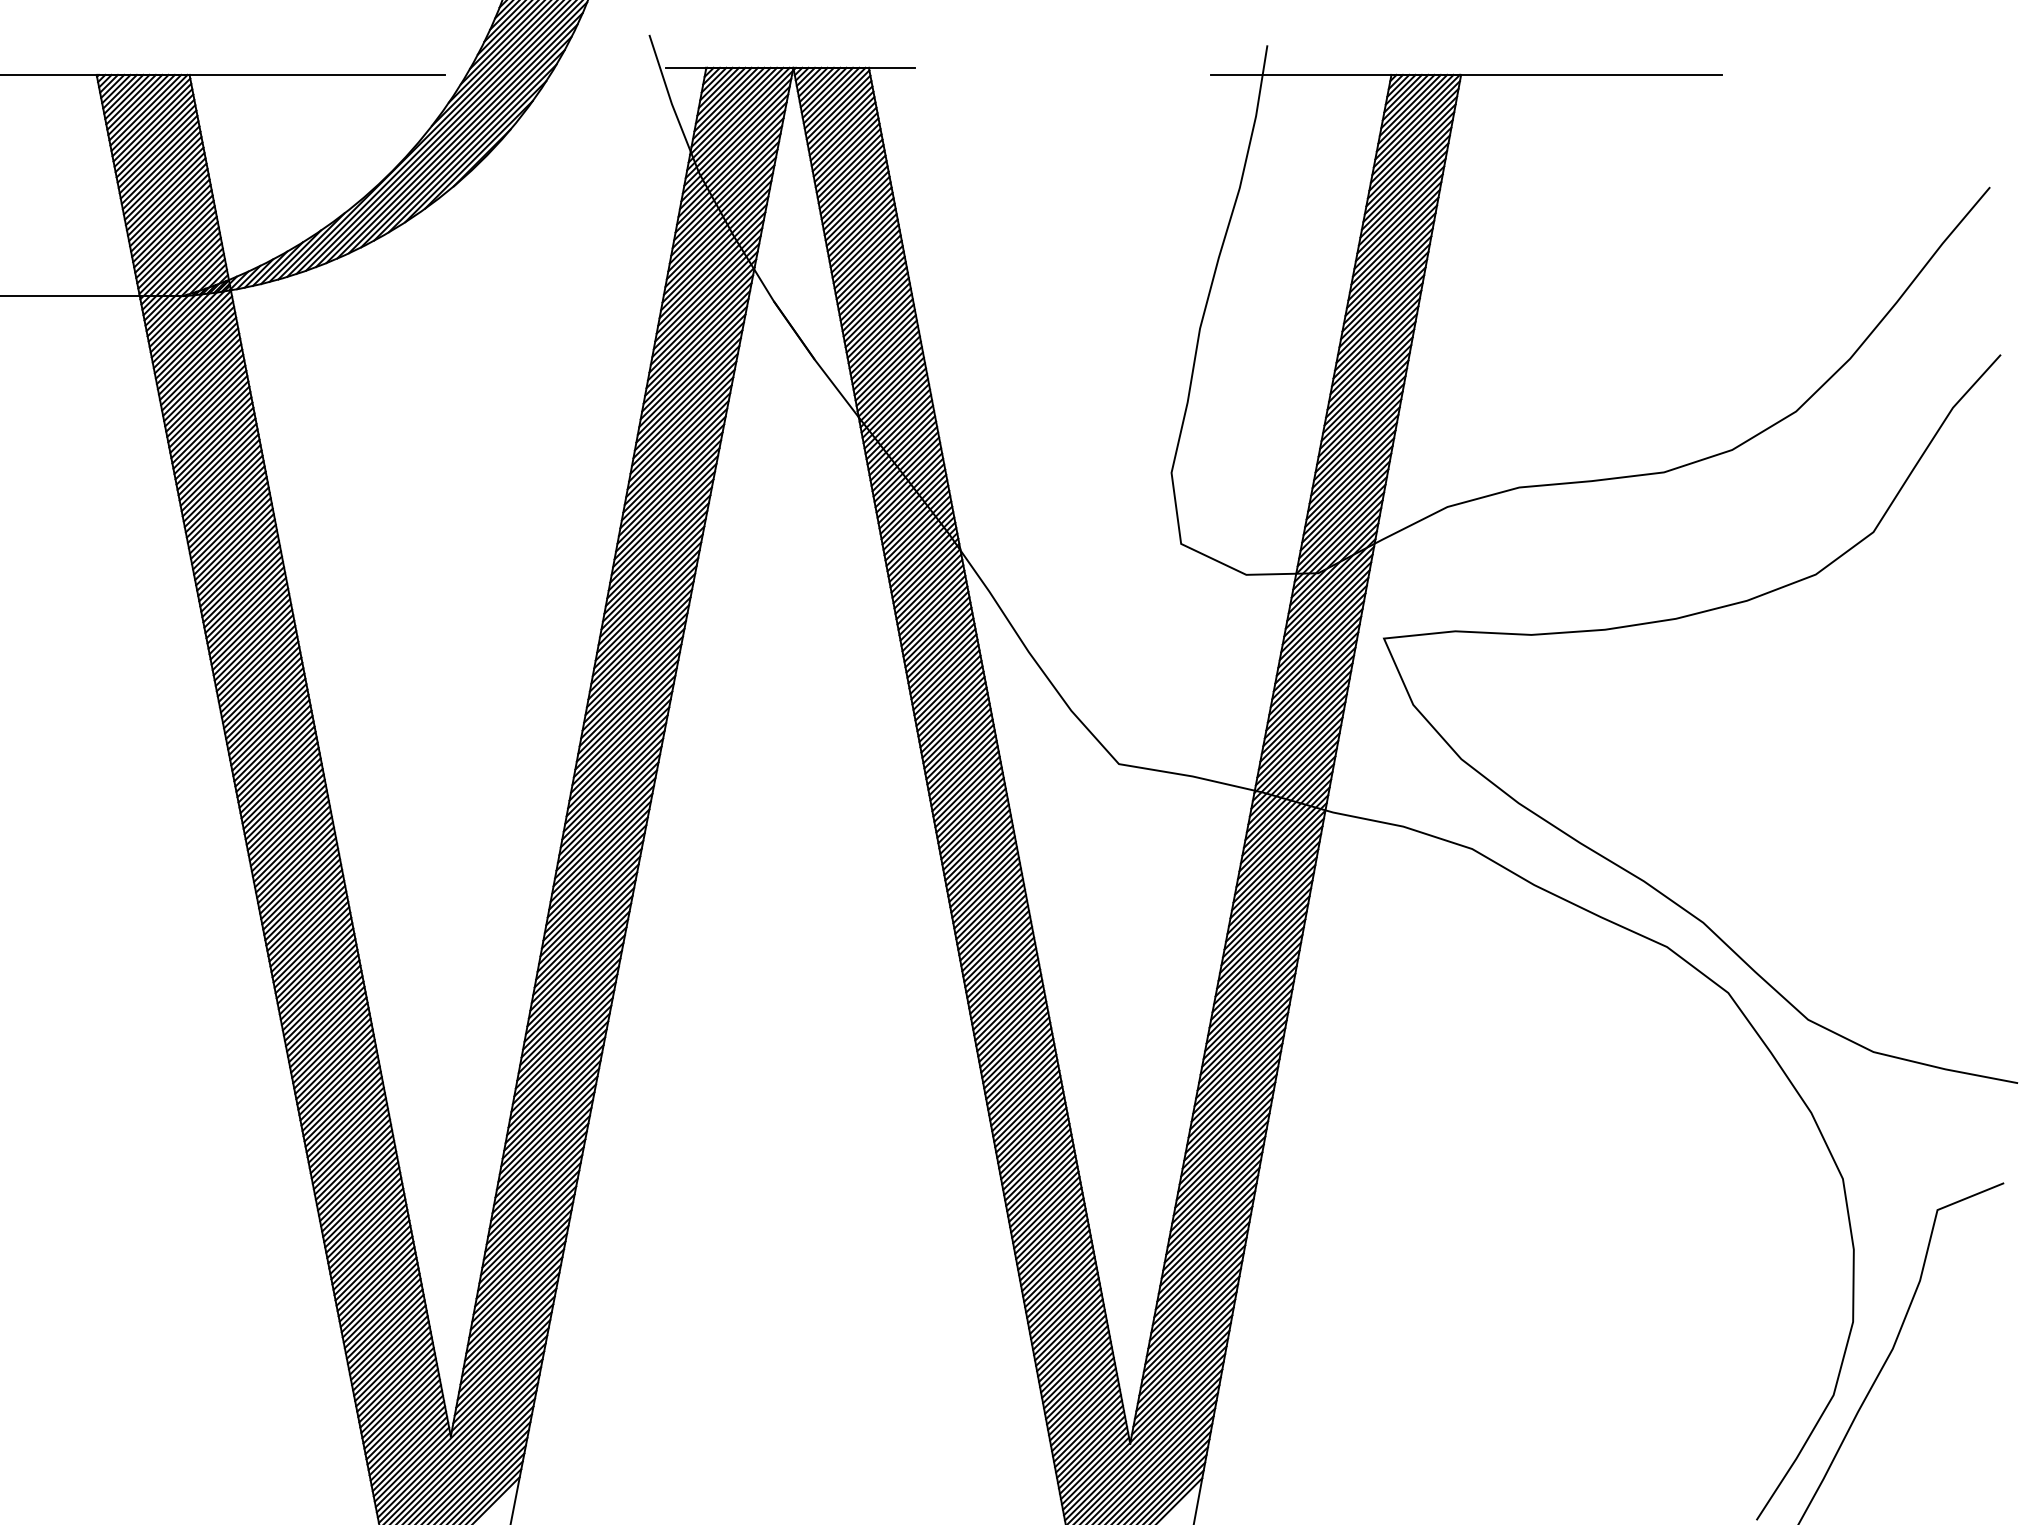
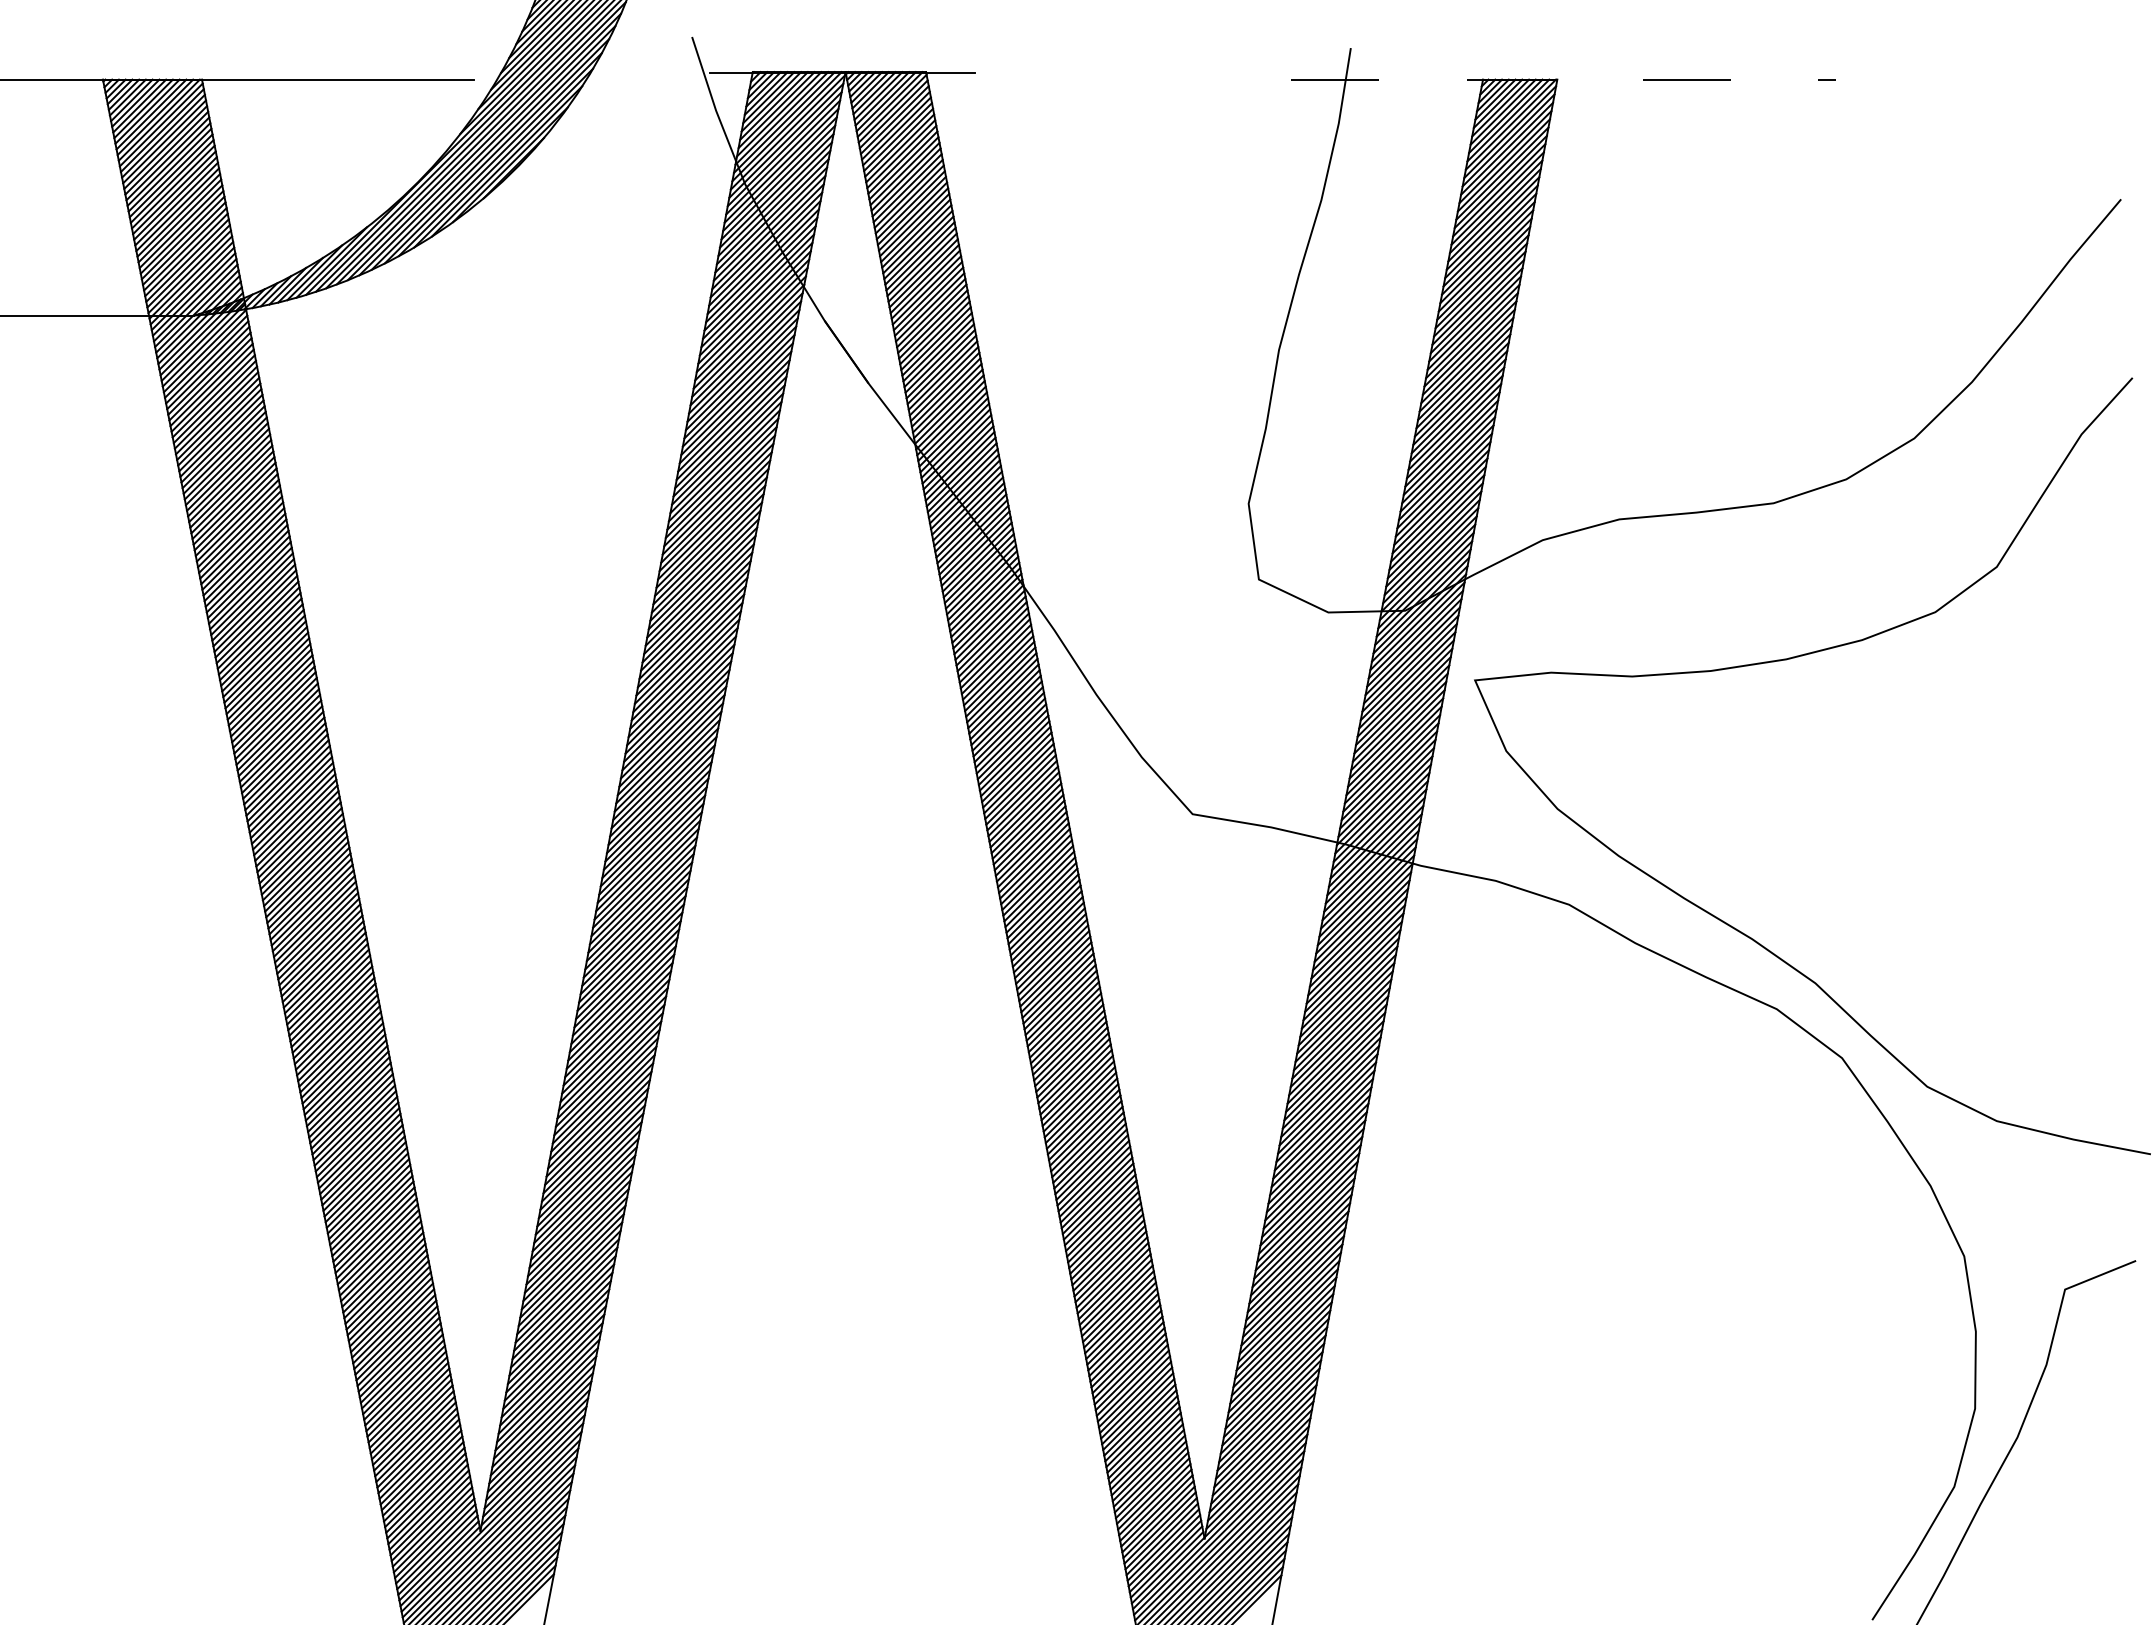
line: (1467, 74) -> (1564, 79), solid -> dashed

